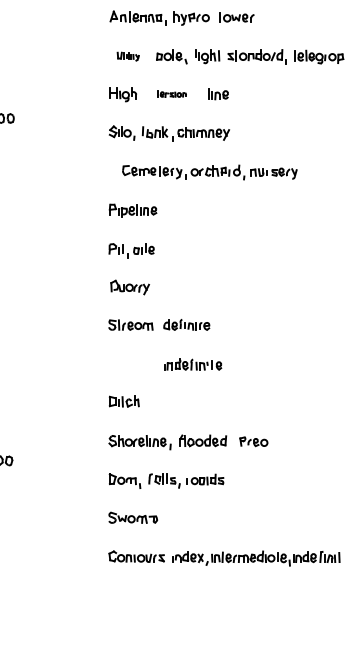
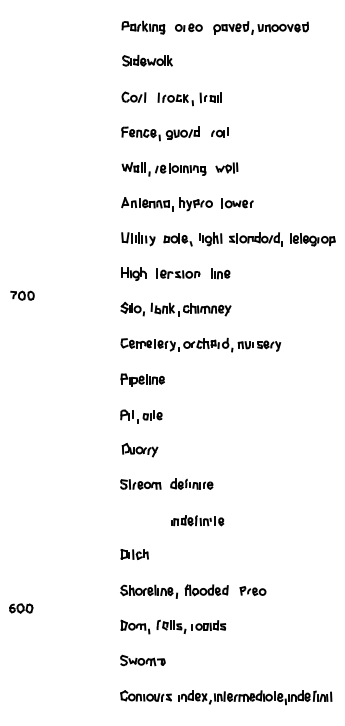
part: (128, 56) -> (138, 239), size x1.67
part: (172, 94) -> (178, 273), size x1.67
part: (209, 171) -> (200, 344), moved

